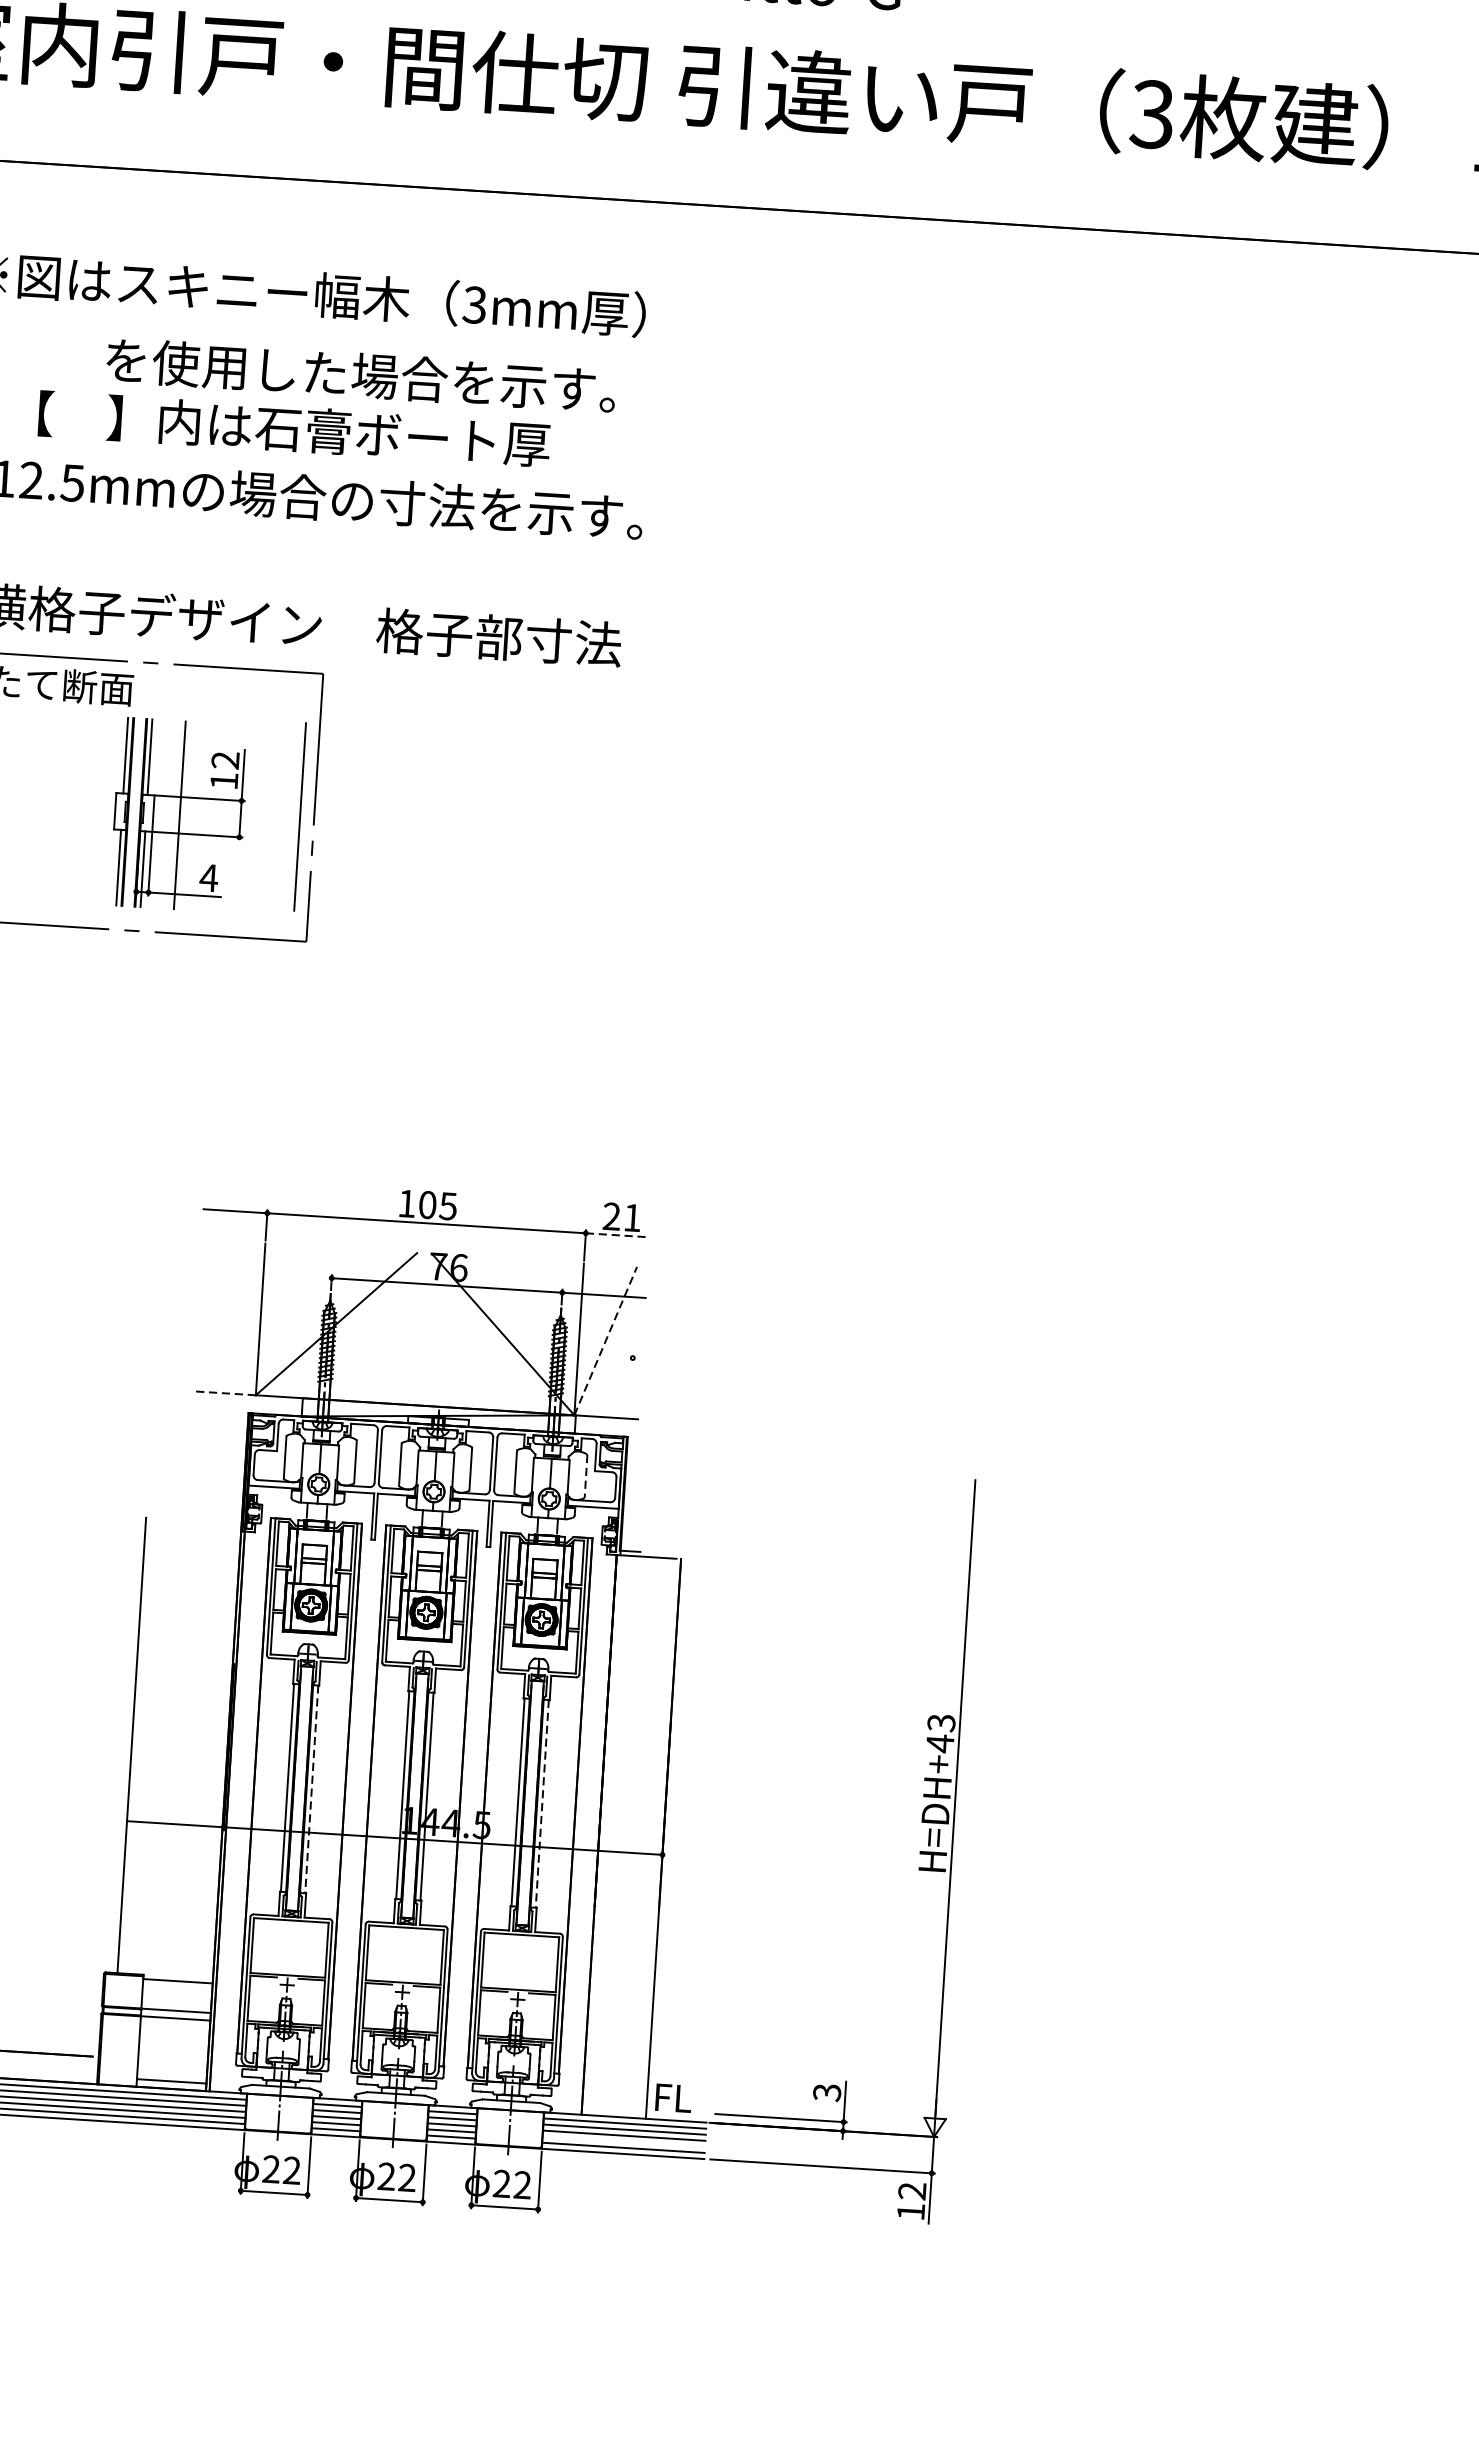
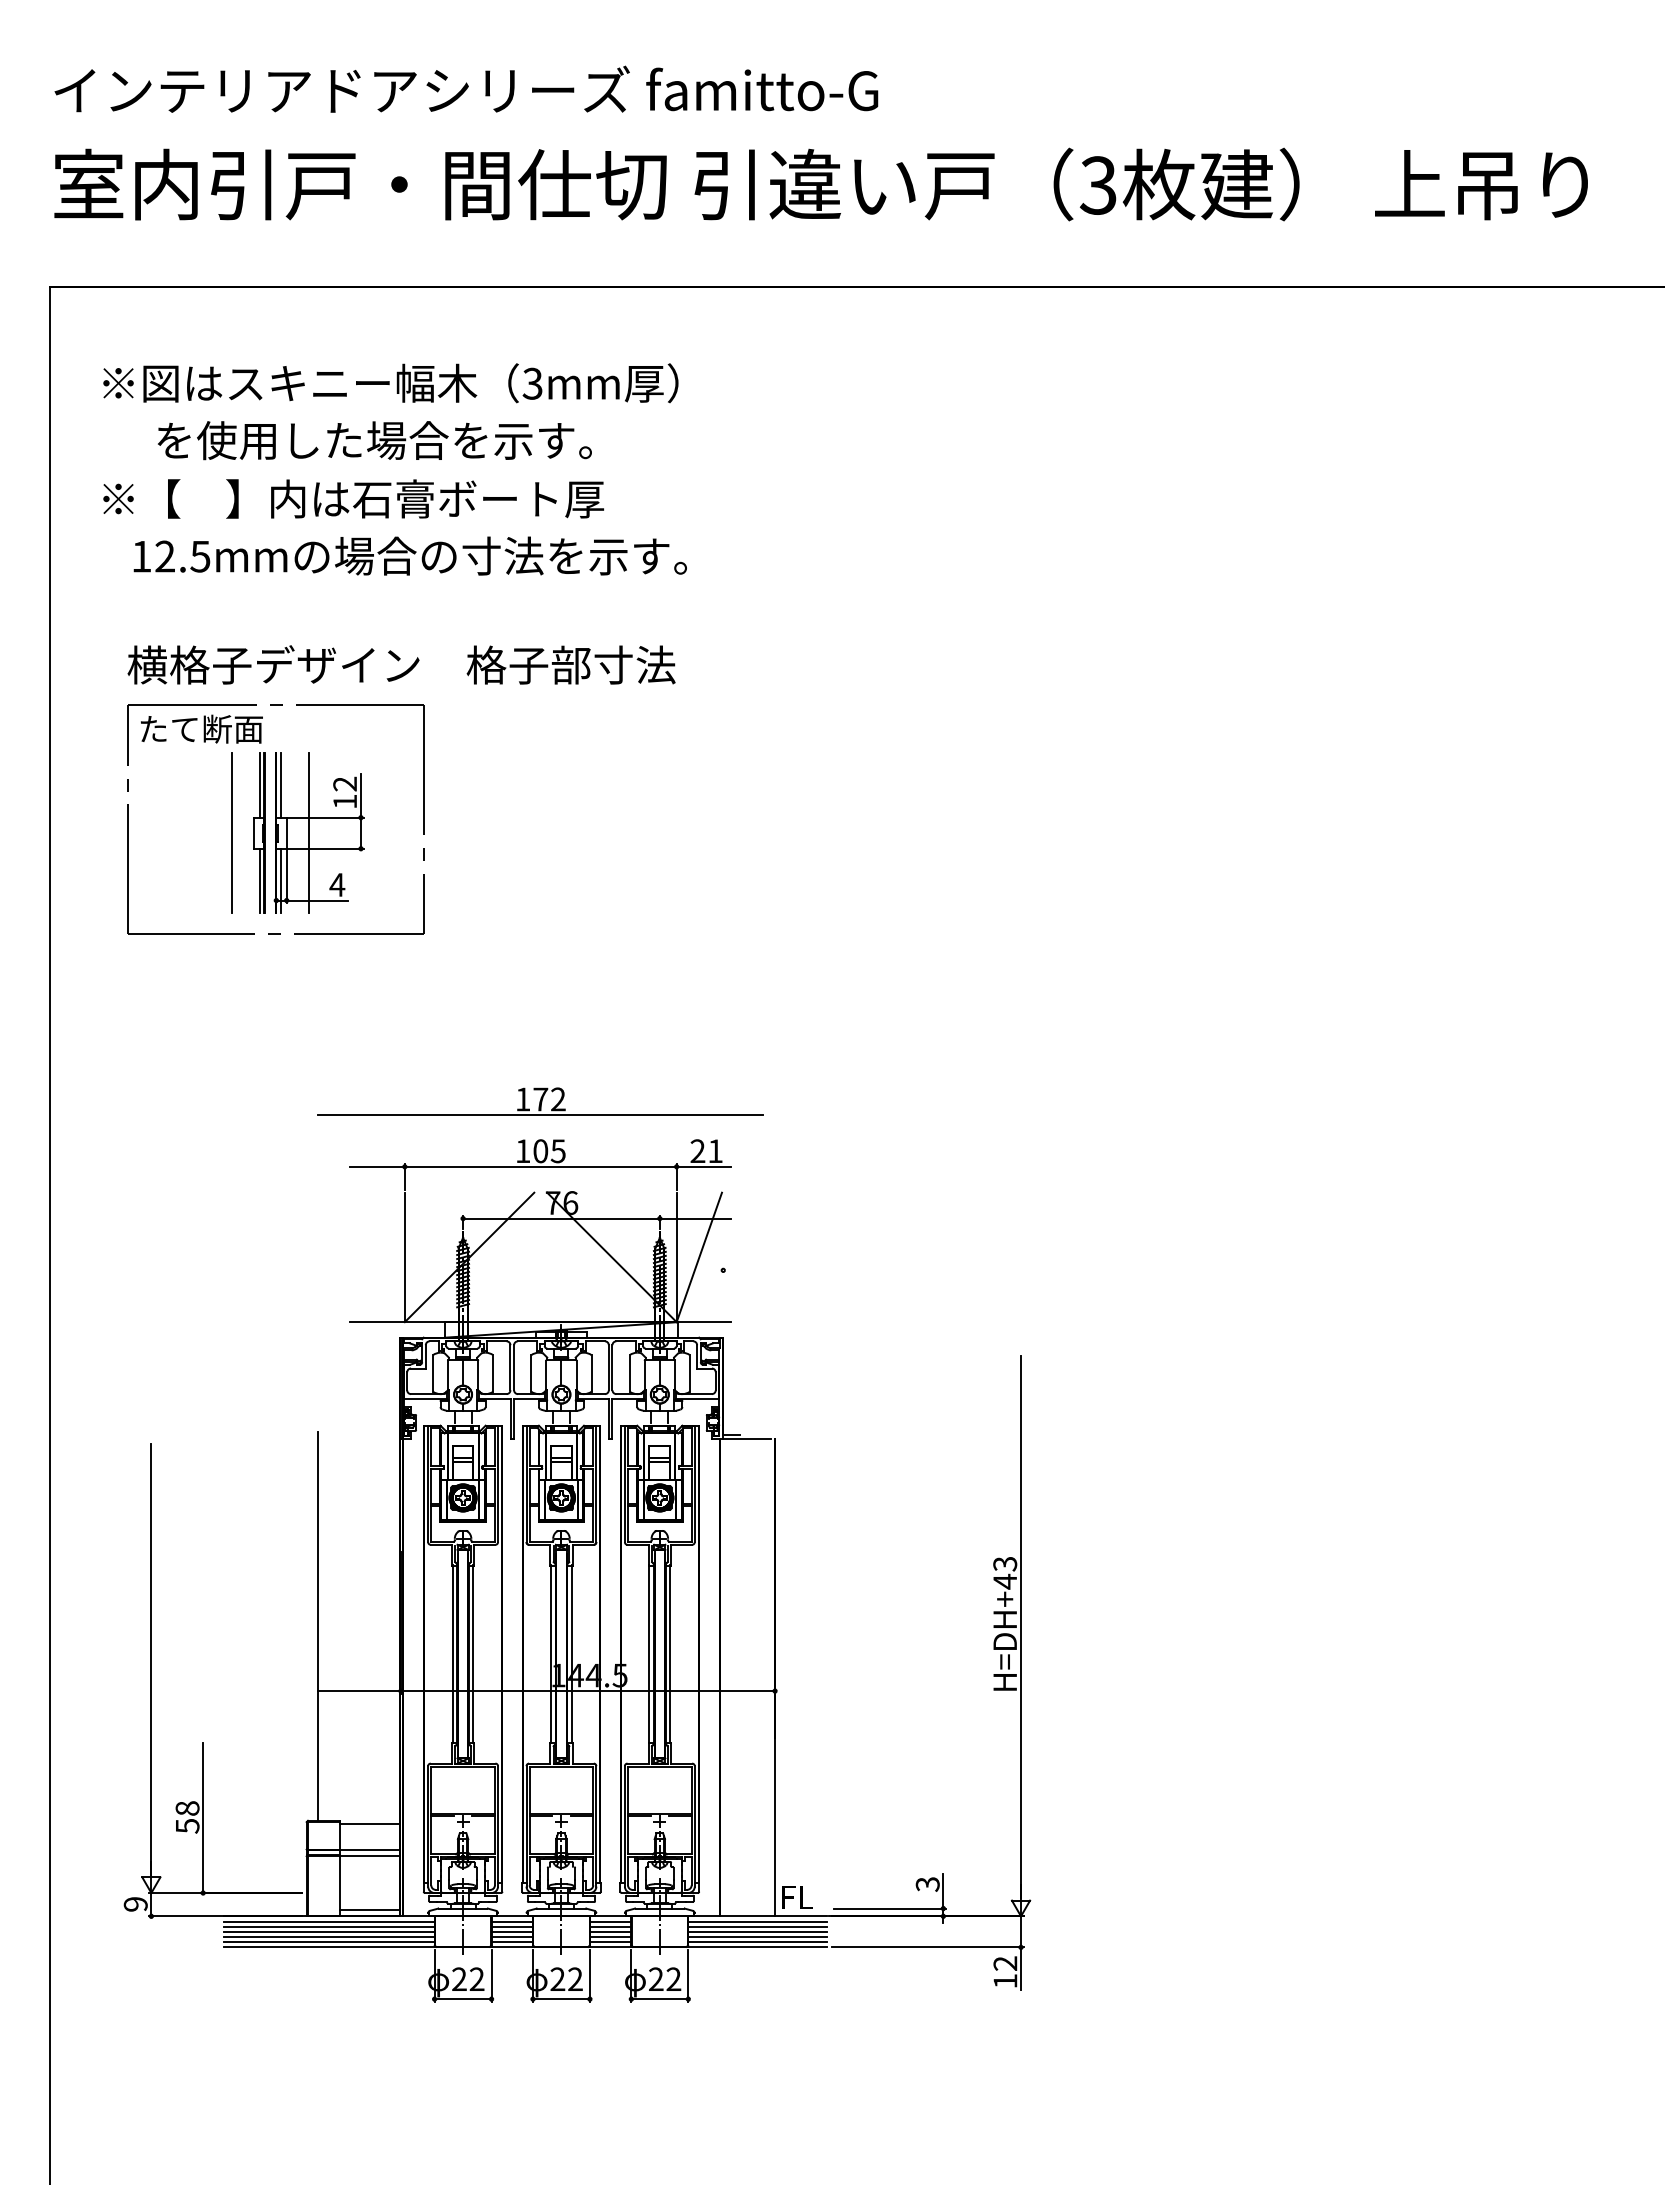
text: (360, 375) -> (374, 440), moved
line: (300, 816) -> (231, 832), moved
part: (431, 1146) -> (540, 1101), added
line: (618, 1234) -> (704, 1166), dashed -> solid
line: (605, 1341) -> (699, 1257), dashed -> solid
line: (223, 1393) -> (377, 1322), dashed -> solid
line: (585, 1476) -> (689, 1373), dashed -> solid
line: (311, 1789) -> (473, 1654), dashed -> solid
line: (542, 1804) -> (670, 1654), dashed -> solid
line: (623, 2142) -> (757, 1937), added

